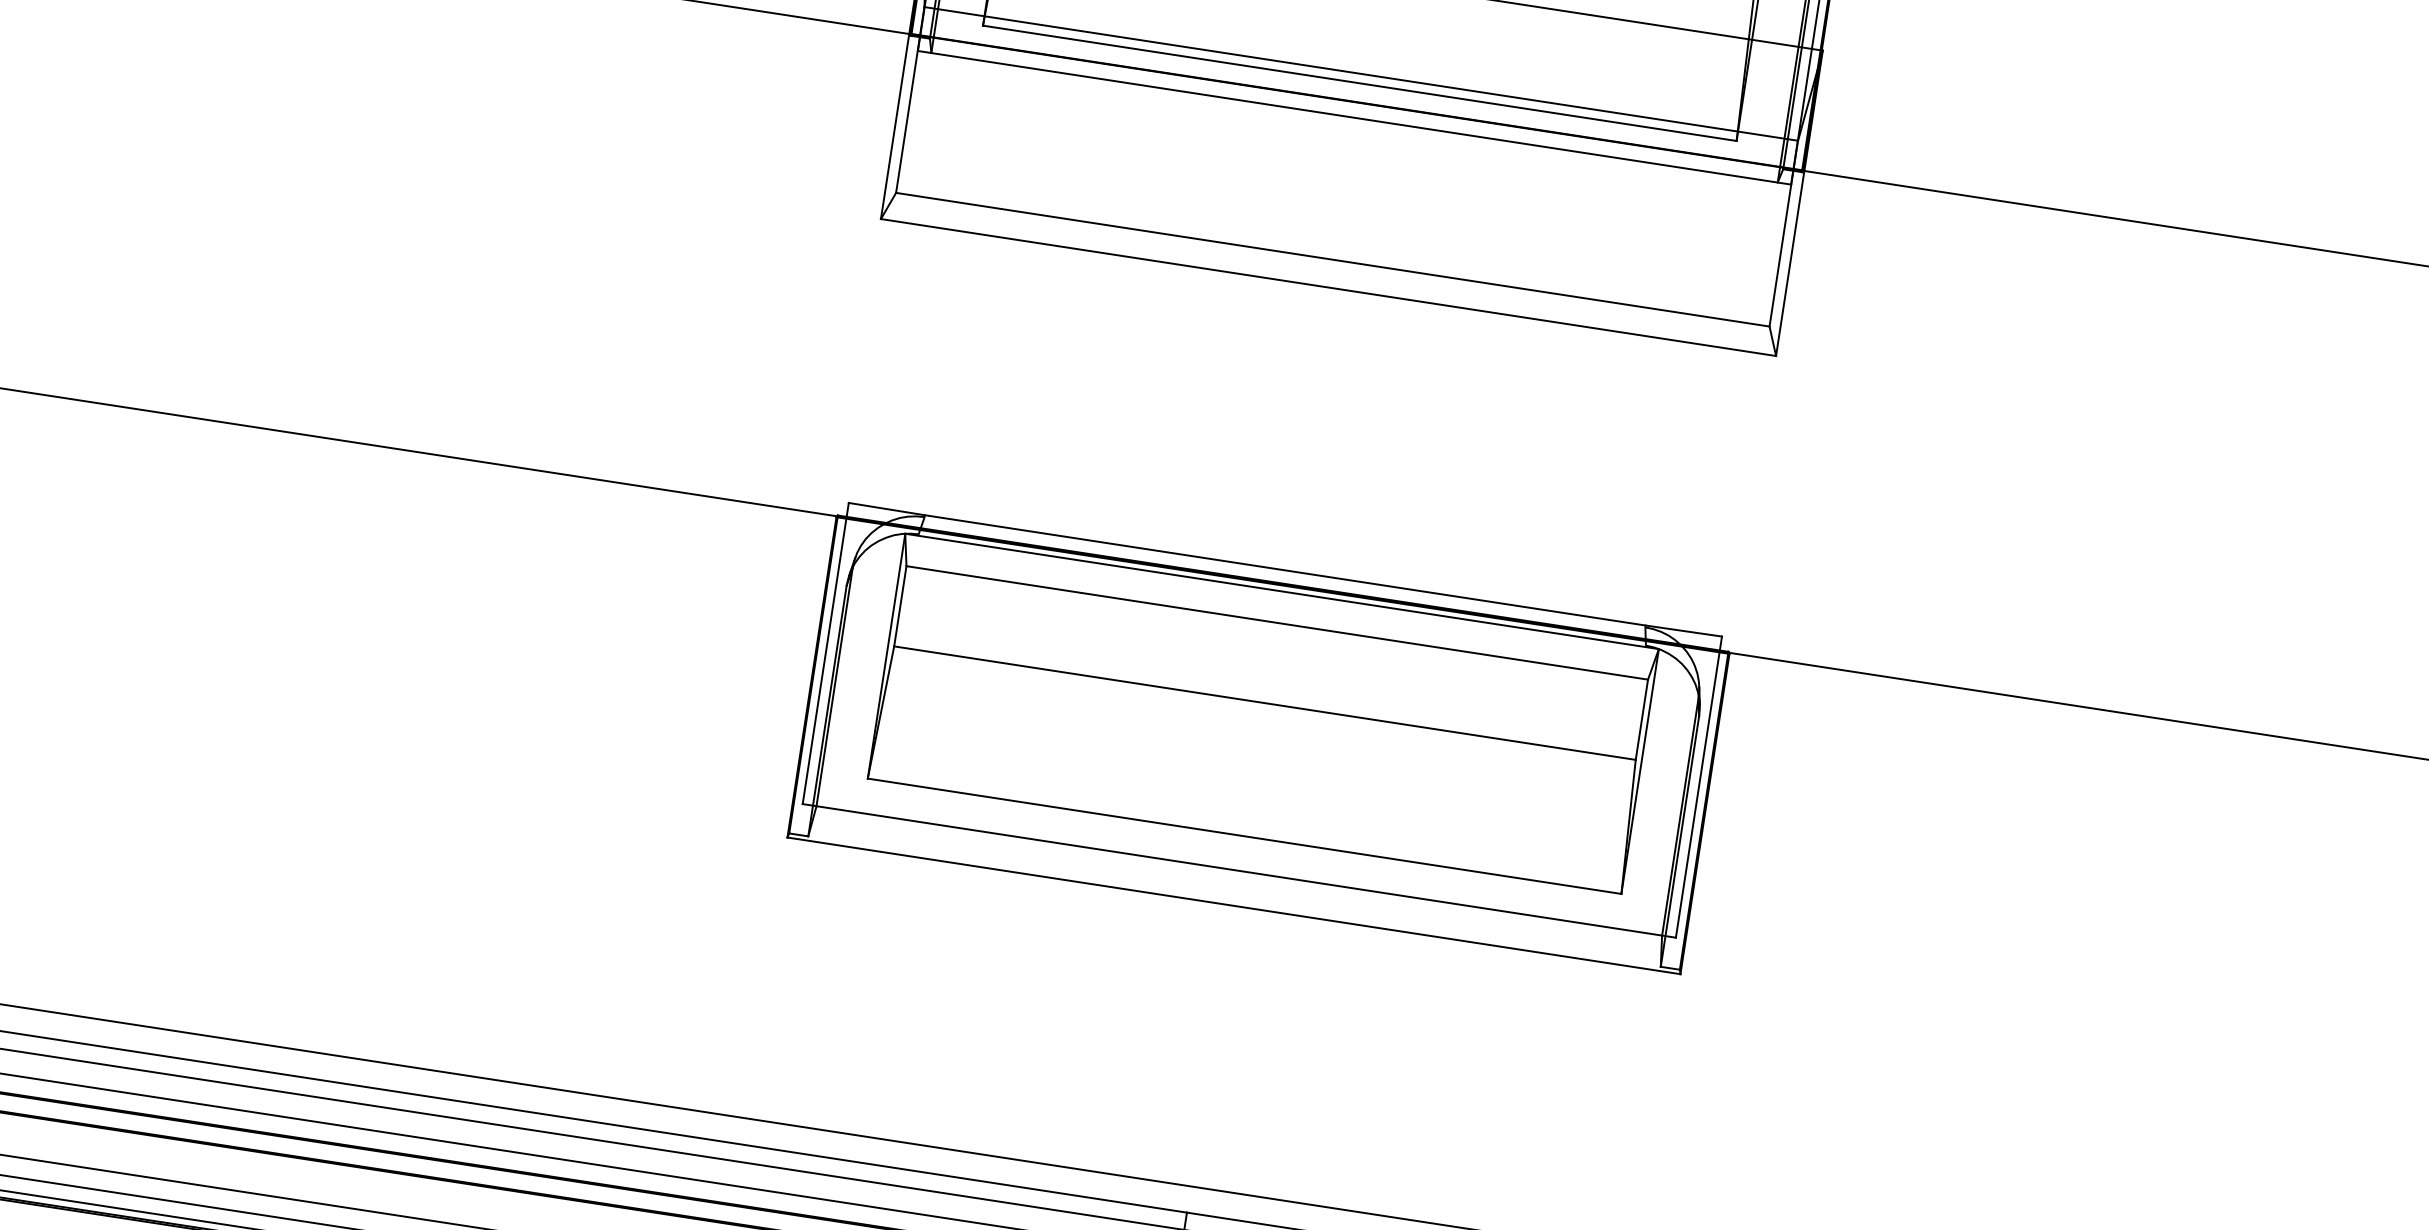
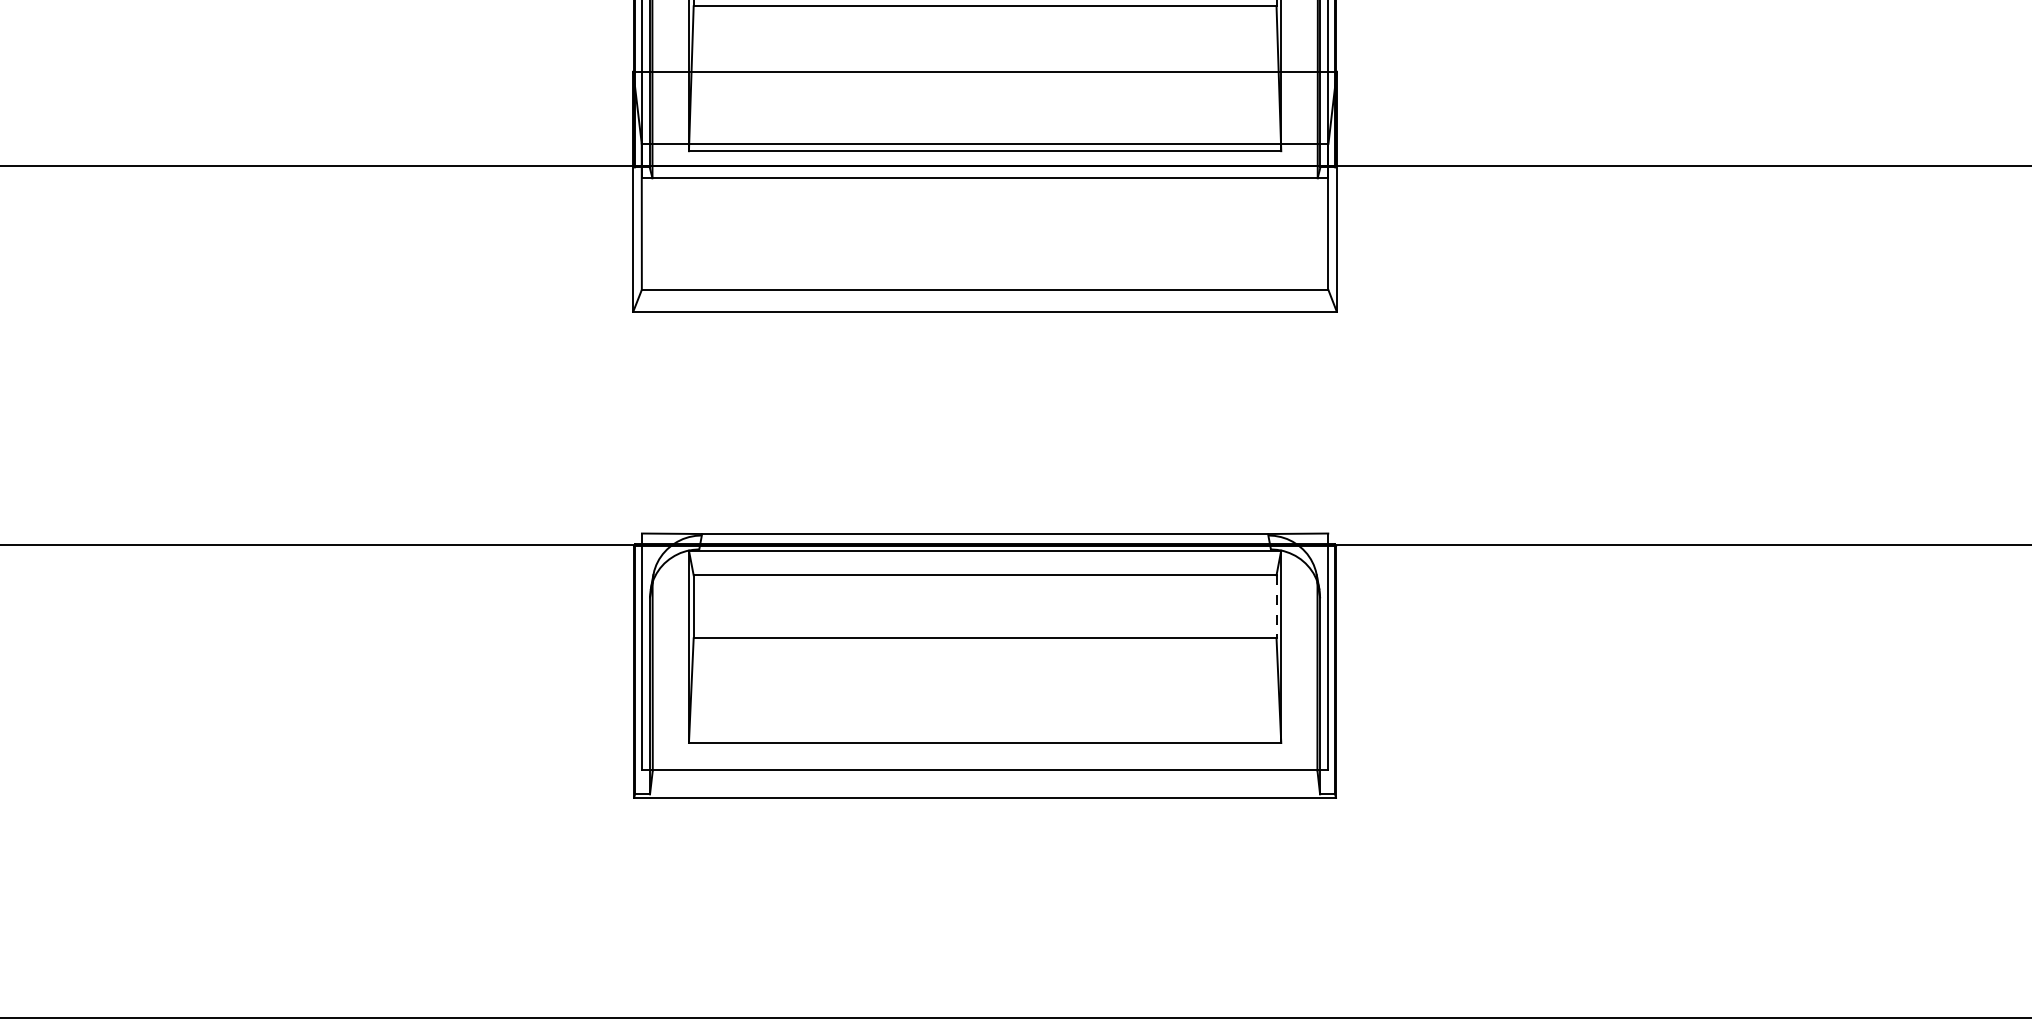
line: (1641, 719) -> (1276, 606), solid -> dashed

